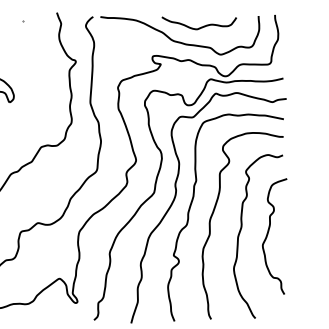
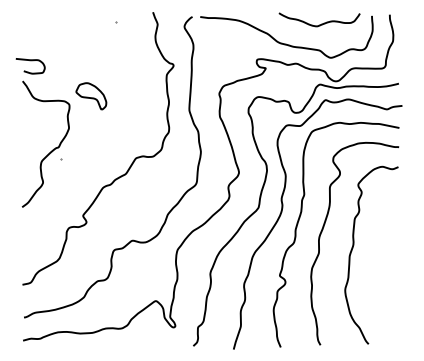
curve: (201, 26) -> (321, 23), moved
curve: (268, 234) -> (382, 253), removed

